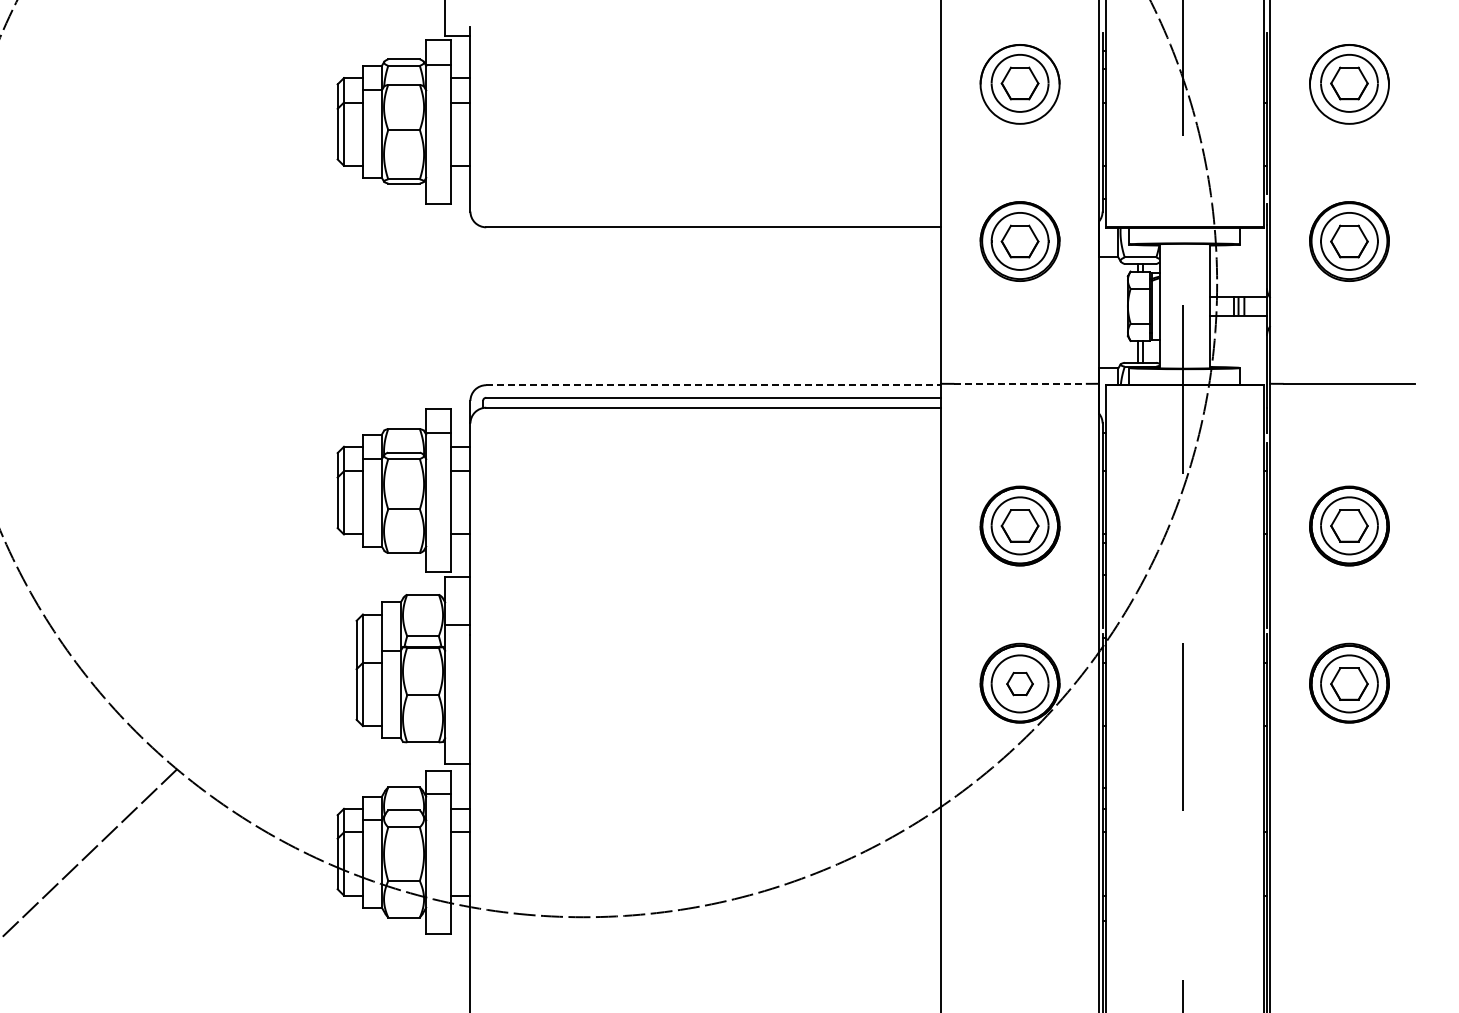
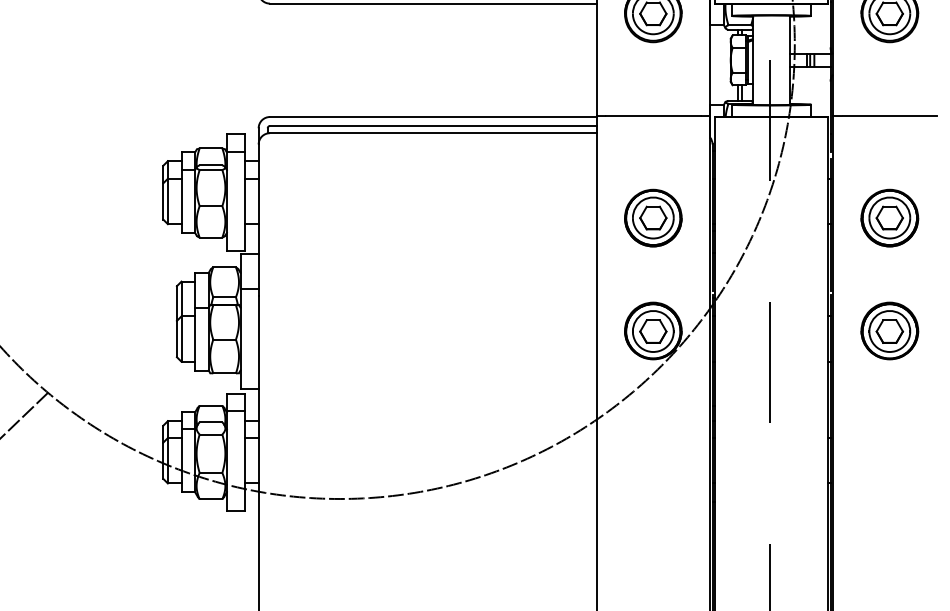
line: (1020, 383) -> (653, 115), dashed -> solid
line: (714, 385) -> (433, 117), dashed -> solid
part: (1019, 683) -> (652, 331), size x1.43

